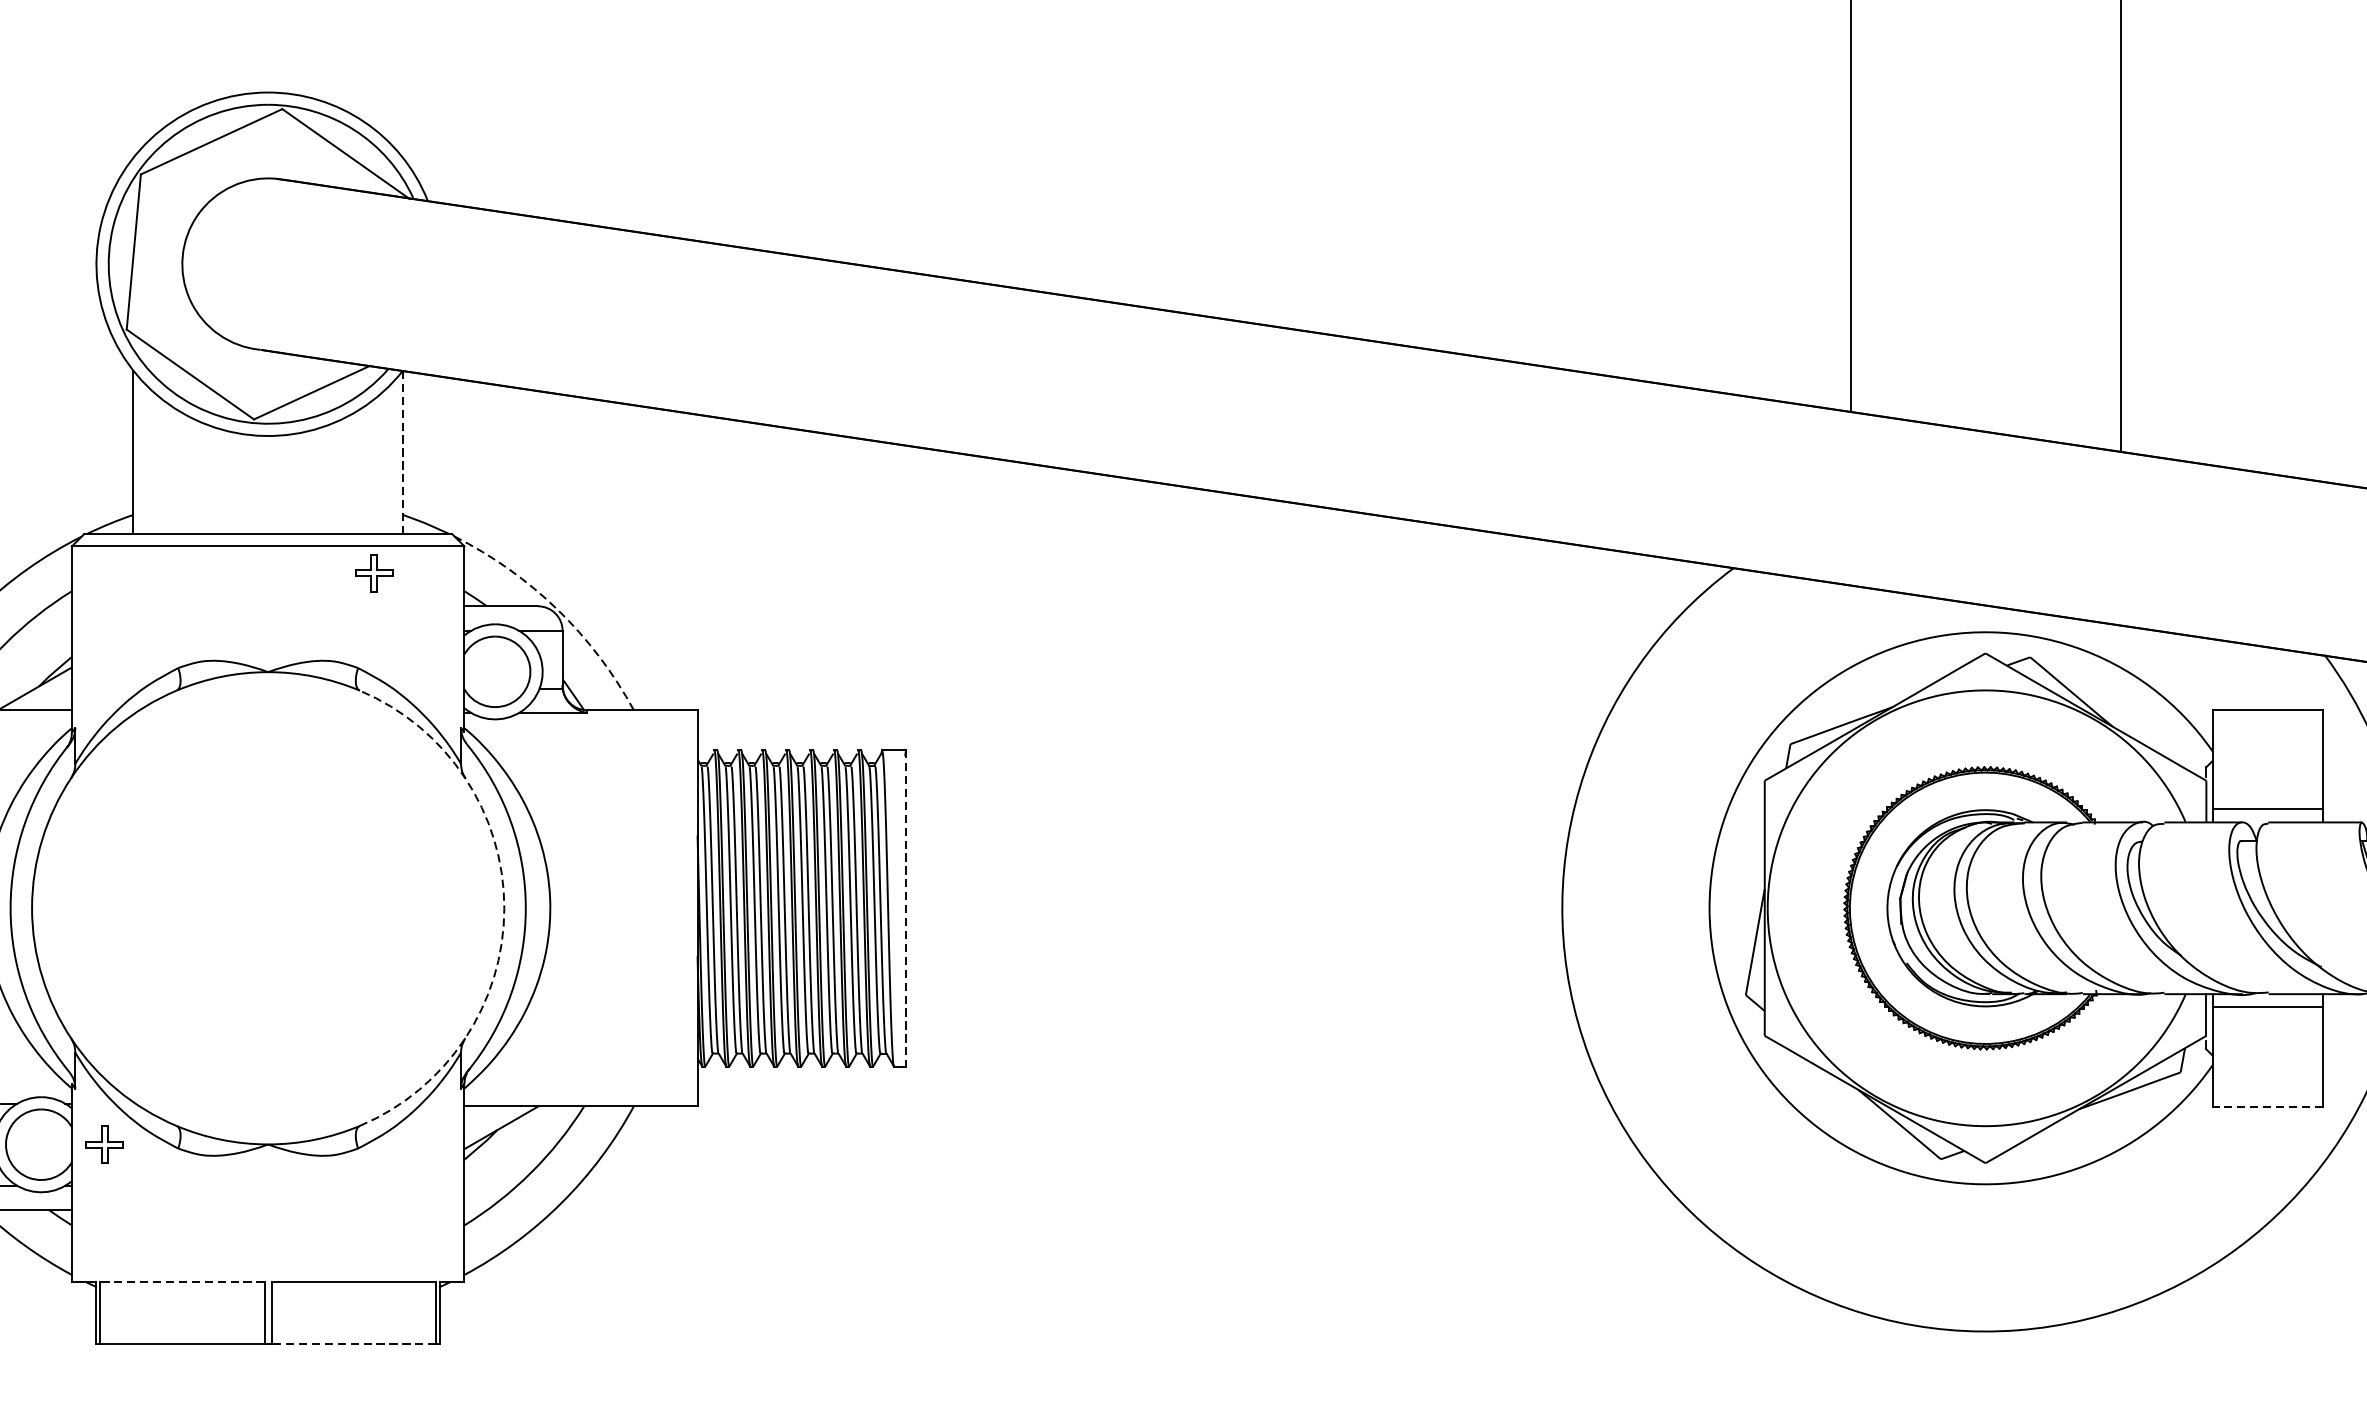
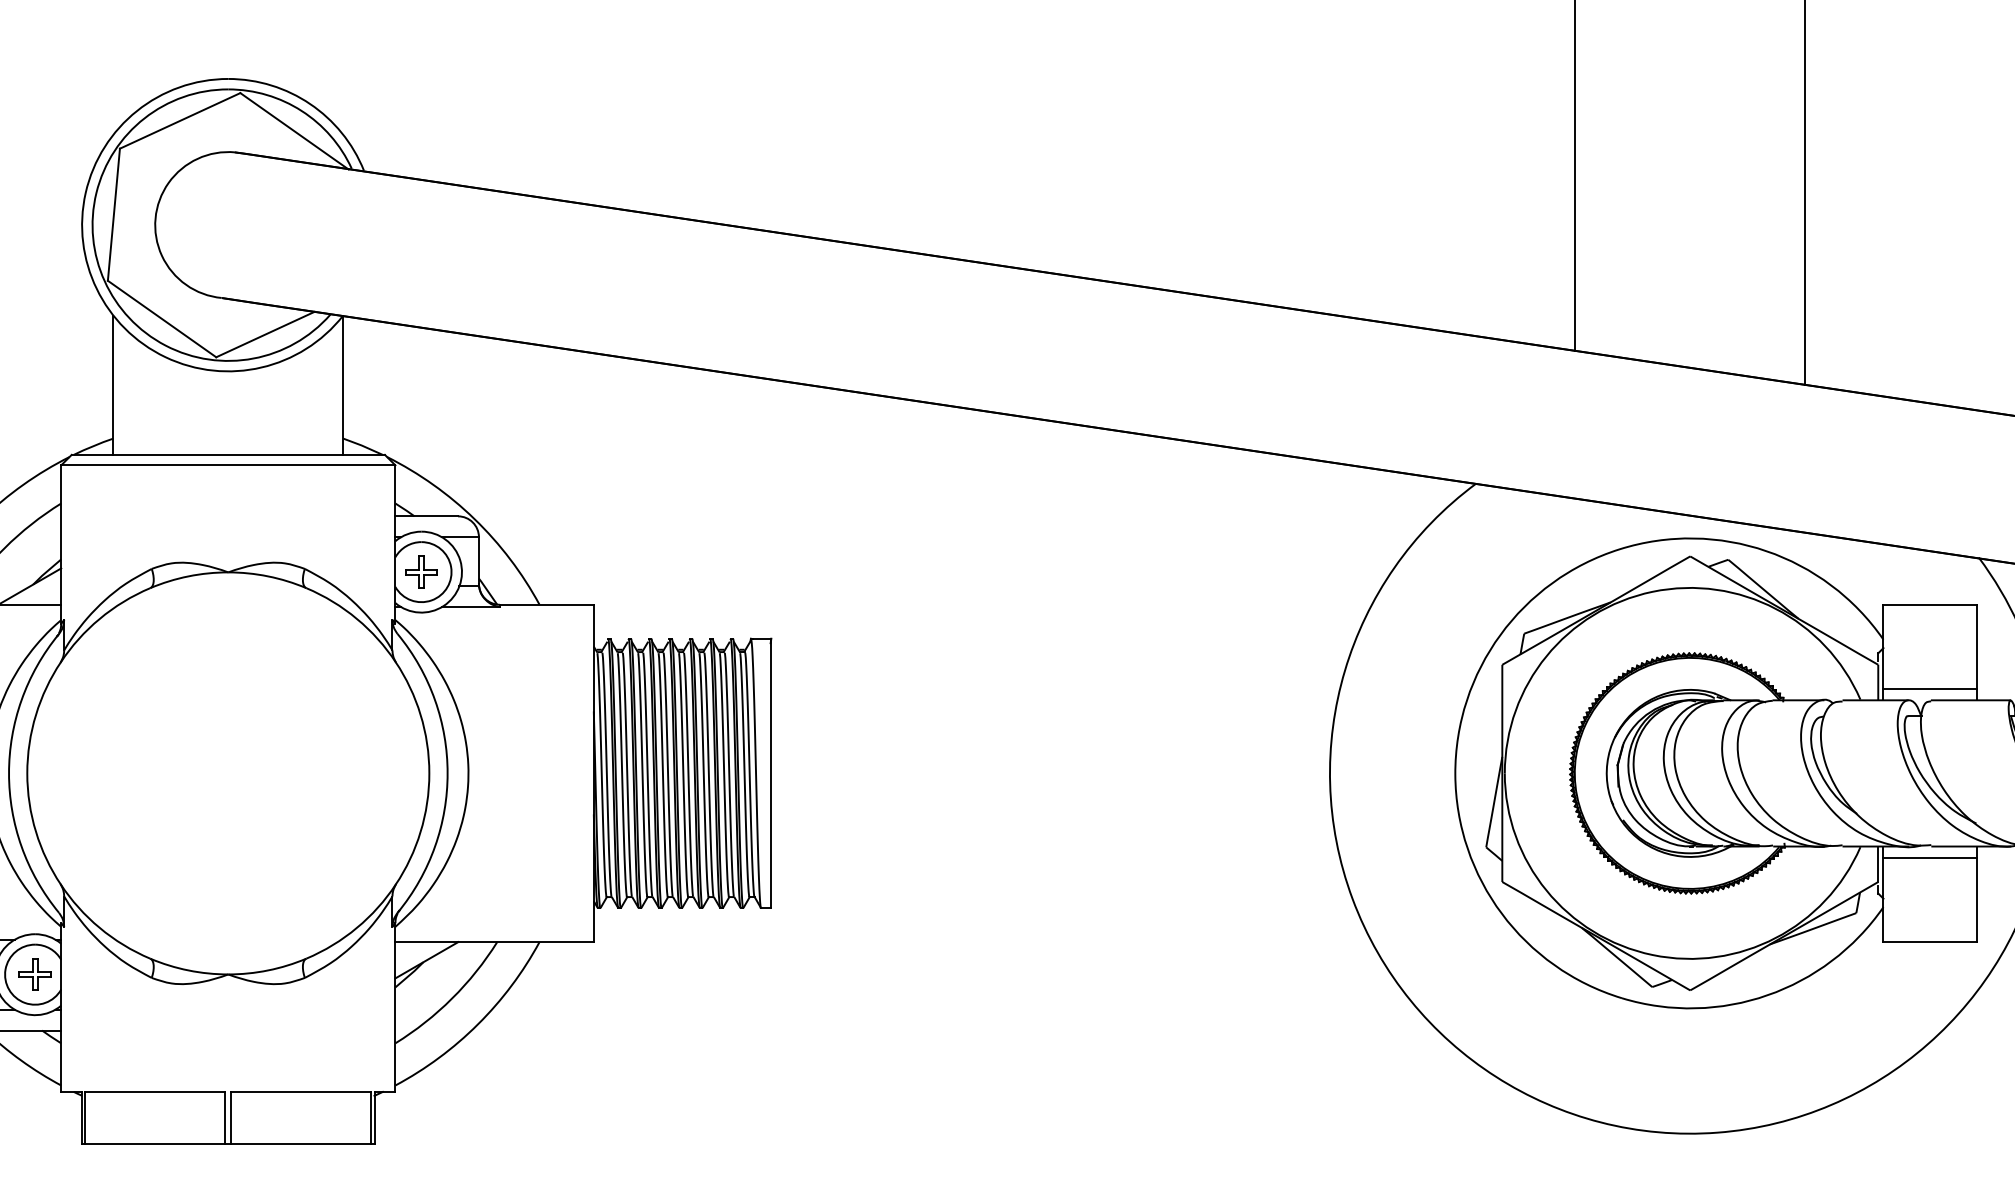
line: (403, 452) -> (343, 385), dashed -> solid
part: (374, 572) -> (421, 571), moved
arc: (557, 610) -> (474, 519), dashed -> solid
arc: (504, 908) -> (429, 773), dashed -> solid
line: (906, 908) -> (771, 773), dashed -> solid
line: (2267, 1106) -> (1930, 942), dashed -> solid
part: (103, 1144) -> (34, 974), moved
line: (181, 1281) -> (154, 1091), dashed -> solid
line: (352, 1344) -> (300, 1144), dashed -> solid

